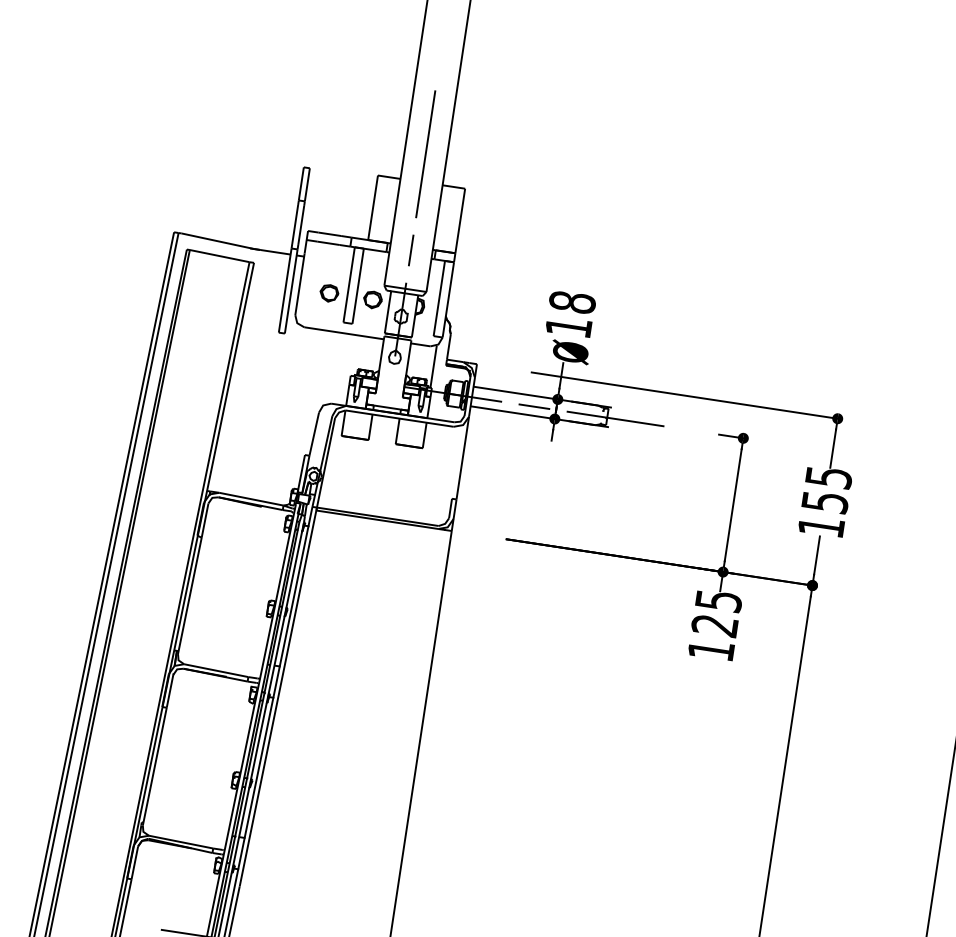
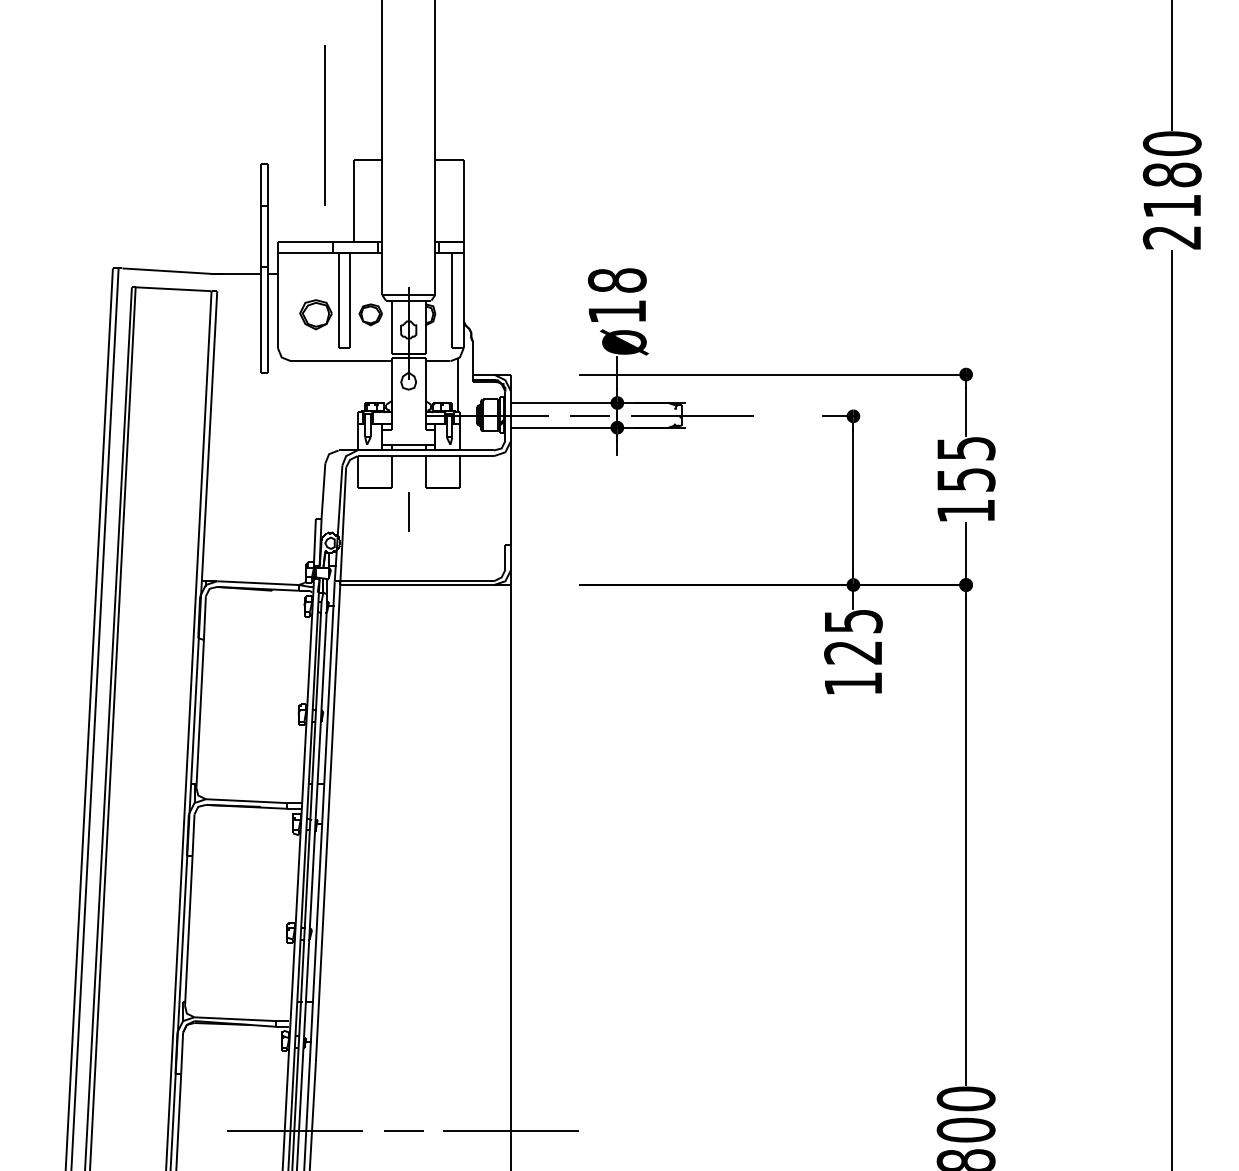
line: (425, 154) -> (324, 125), moved
line: (411, 250) -> (408, 511), moved
part: (329, 293) -> (315, 314), size x1.4

